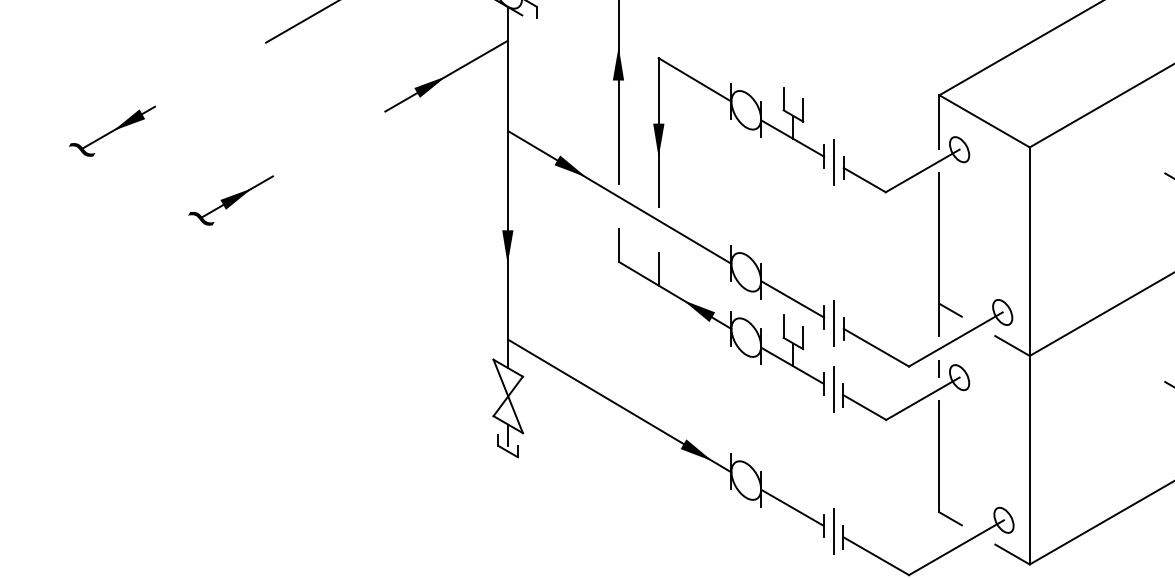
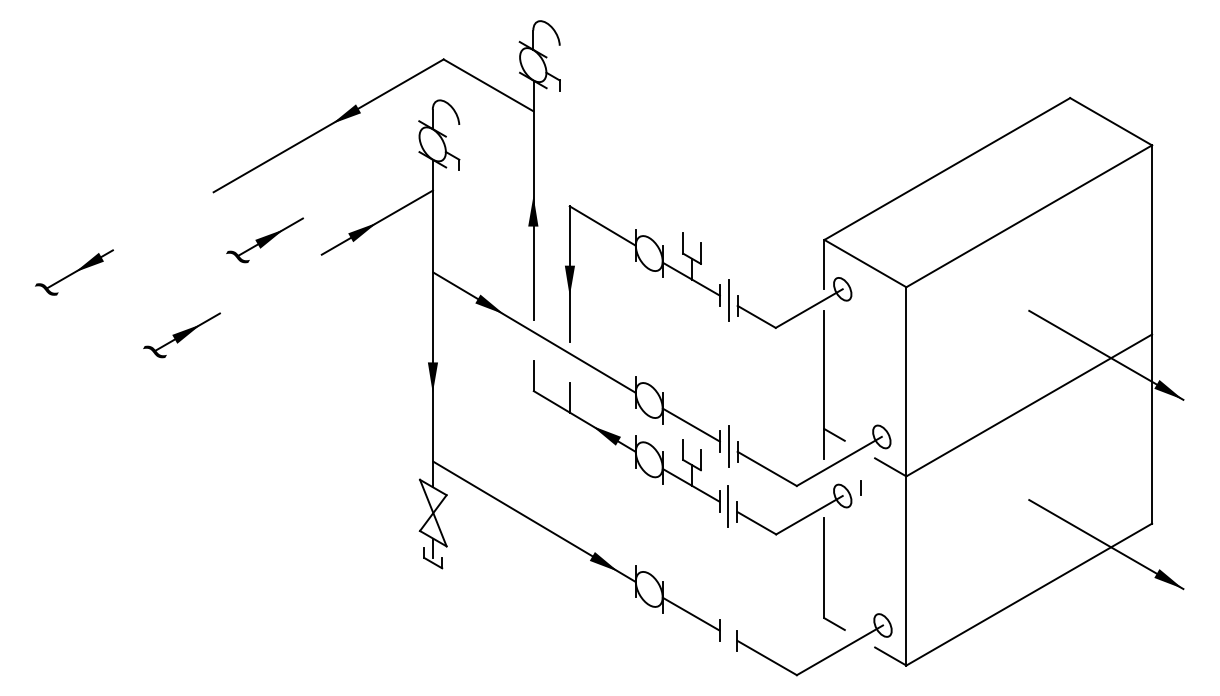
part: (322, 95) -> (264, 240), added
line: (938, 368) -> (860, 487), moved
line: (833, 531) -> (728, 635), removed

